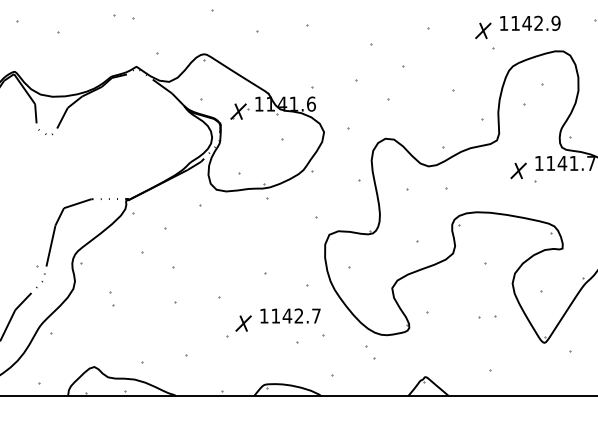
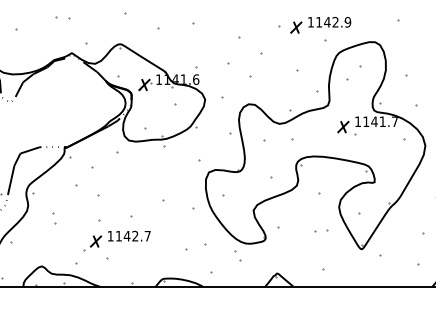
part: (517, 27) -> (320, 25), moved
part: (272, 322) -> (116, 240), moved

